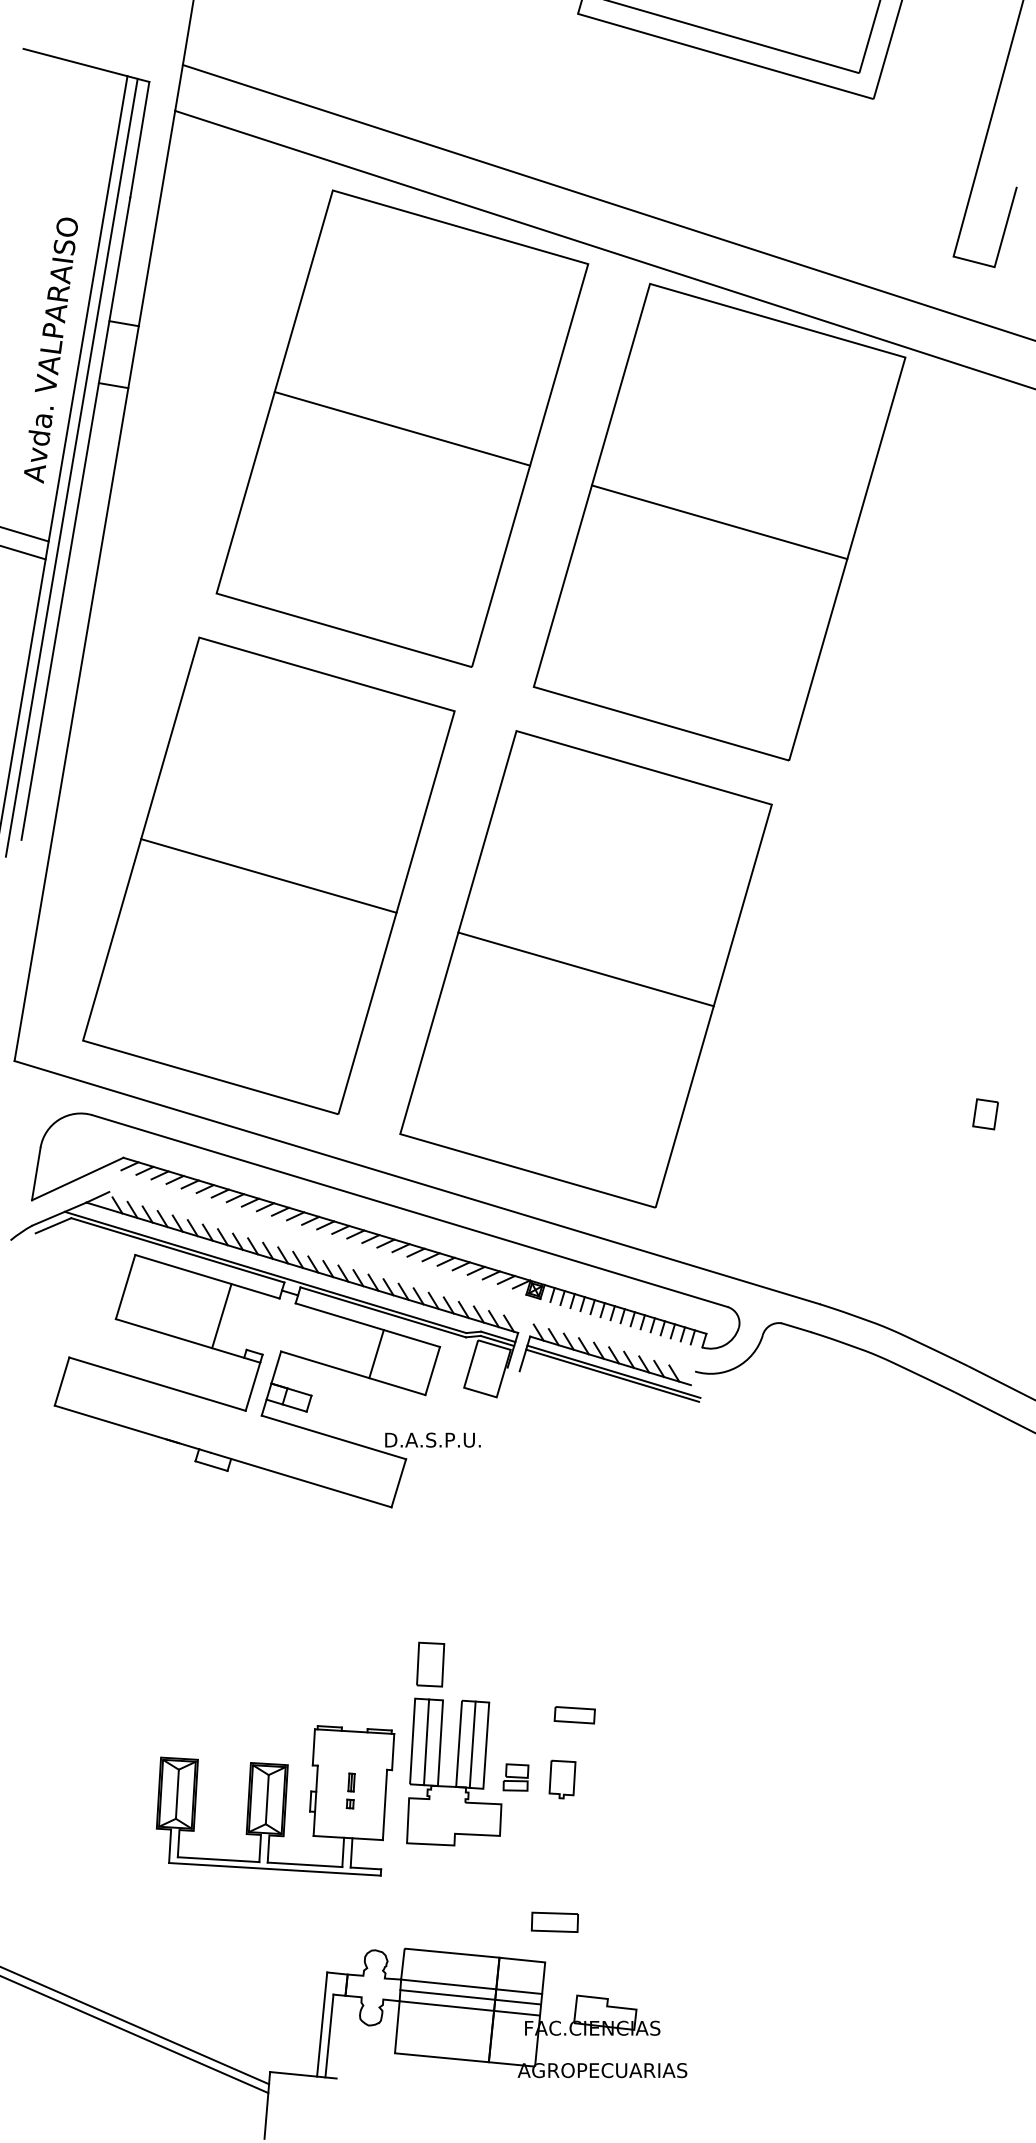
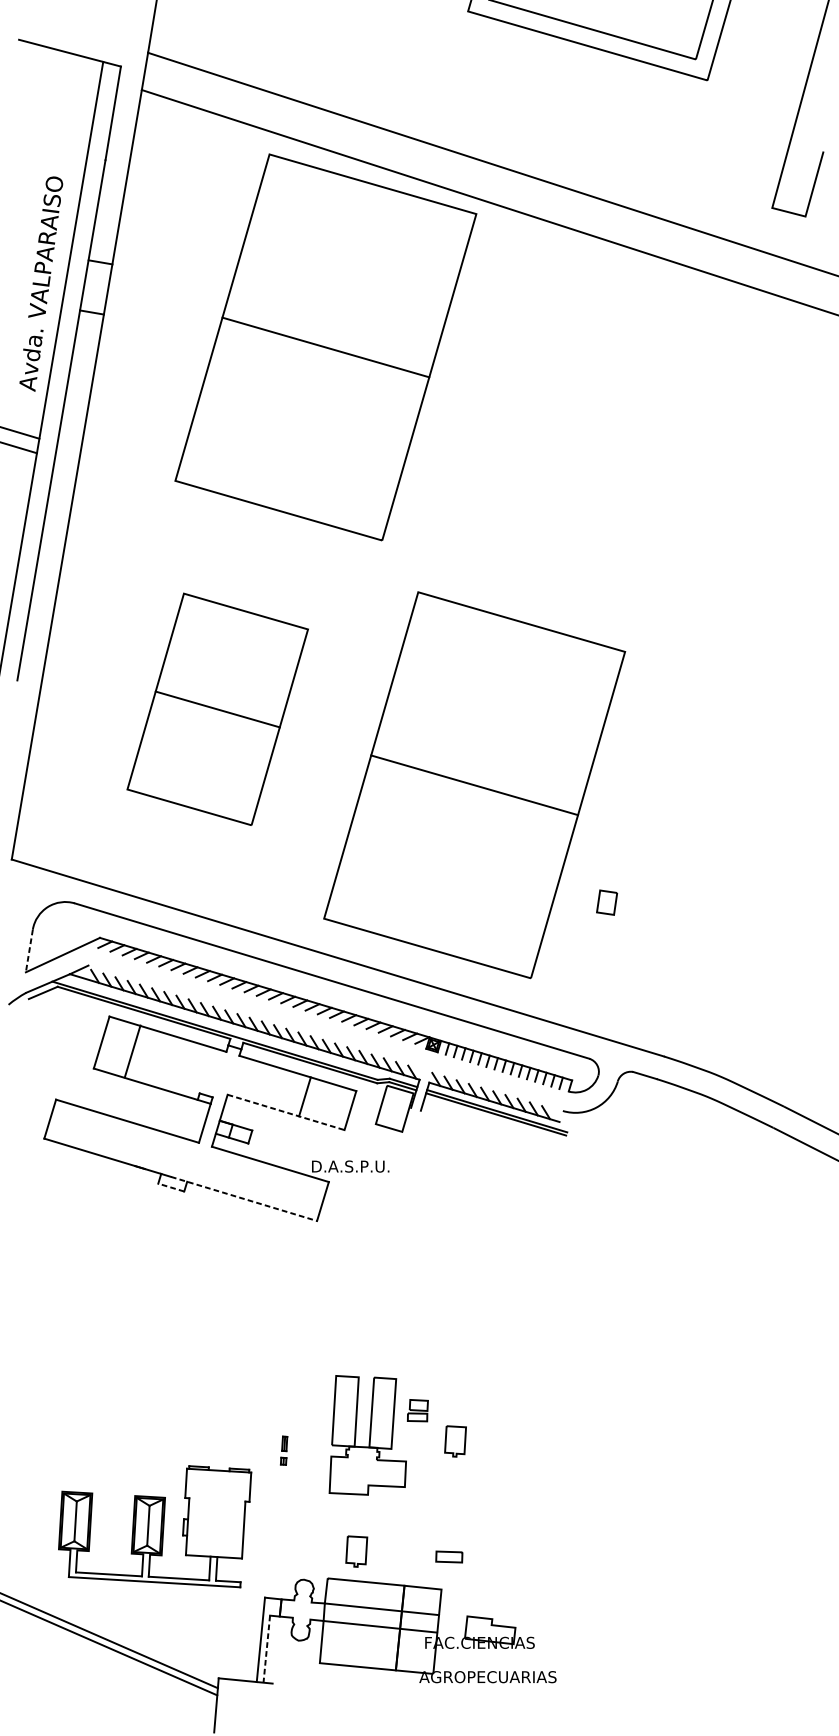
line: (71, 467) -> (57, 378), removed
part: (719, 521) -> (582, 422), removed
part: (268, 875) -> (217, 709), size x0.6
part: (985, 1114) -> (606, 902), moved
line: (36, 1173) -> (29, 950), solid -> dashed
line: (221, 1316) -> (132, 1051), moved
line: (353, 1373) -> (286, 1112), solid -> dashed
line: (211, 1466) -> (171, 1187), solid -> dashed
line: (301, 1480) -> (244, 1199), solid -> dashed
part: (430, 1664) -> (348, 1348), removed
part: (574, 1715) -> (465, 1389), removed
line: (426, 1742) -> (345, 1411), removed
line: (472, 1744) -> (382, 1413), removed
part: (515, 1777) -> (417, 1410), moved
part: (275, 1800) -> (155, 1526), moved
part: (440, 1915) -> (356, 1551), added
part: (554, 1921) -> (449, 1556), size x0.7
line: (470, 1997) -> (381, 1617), removed
line: (329, 2036) -> (266, 1649), solid -> dashed

